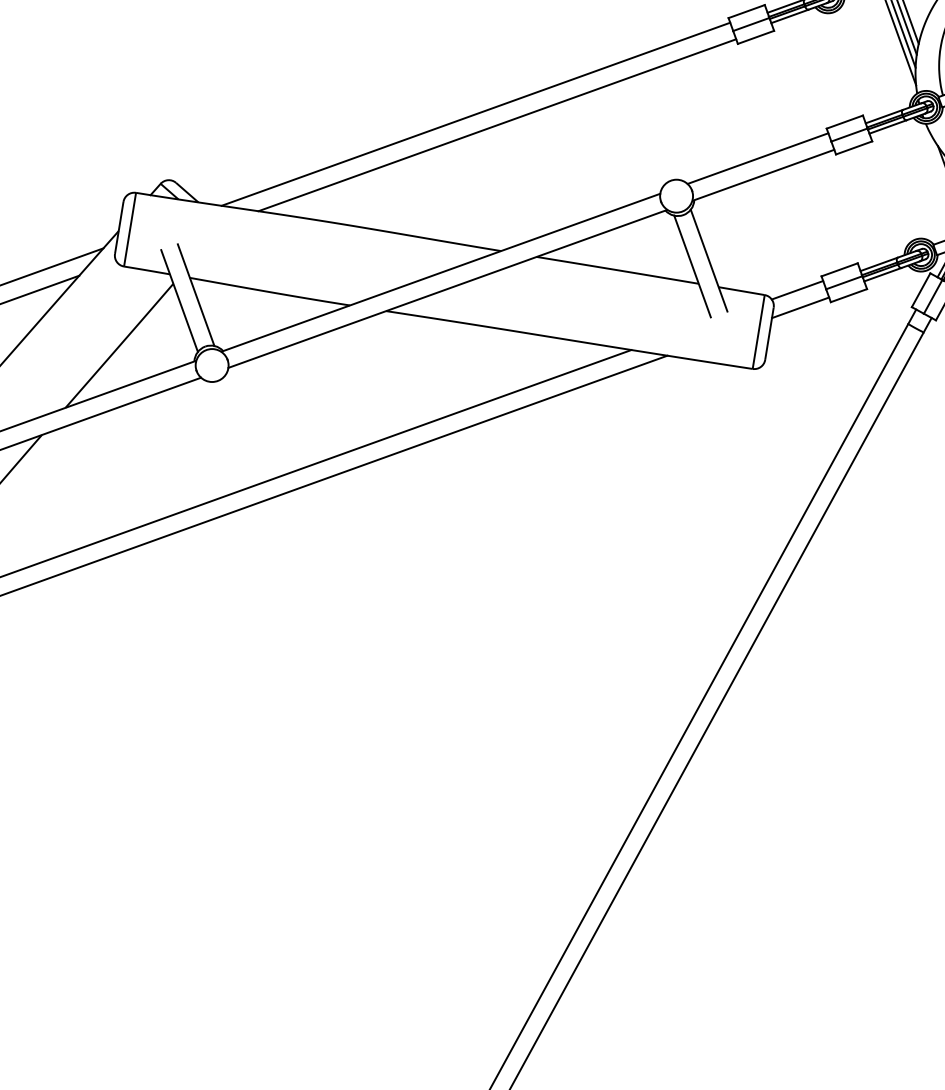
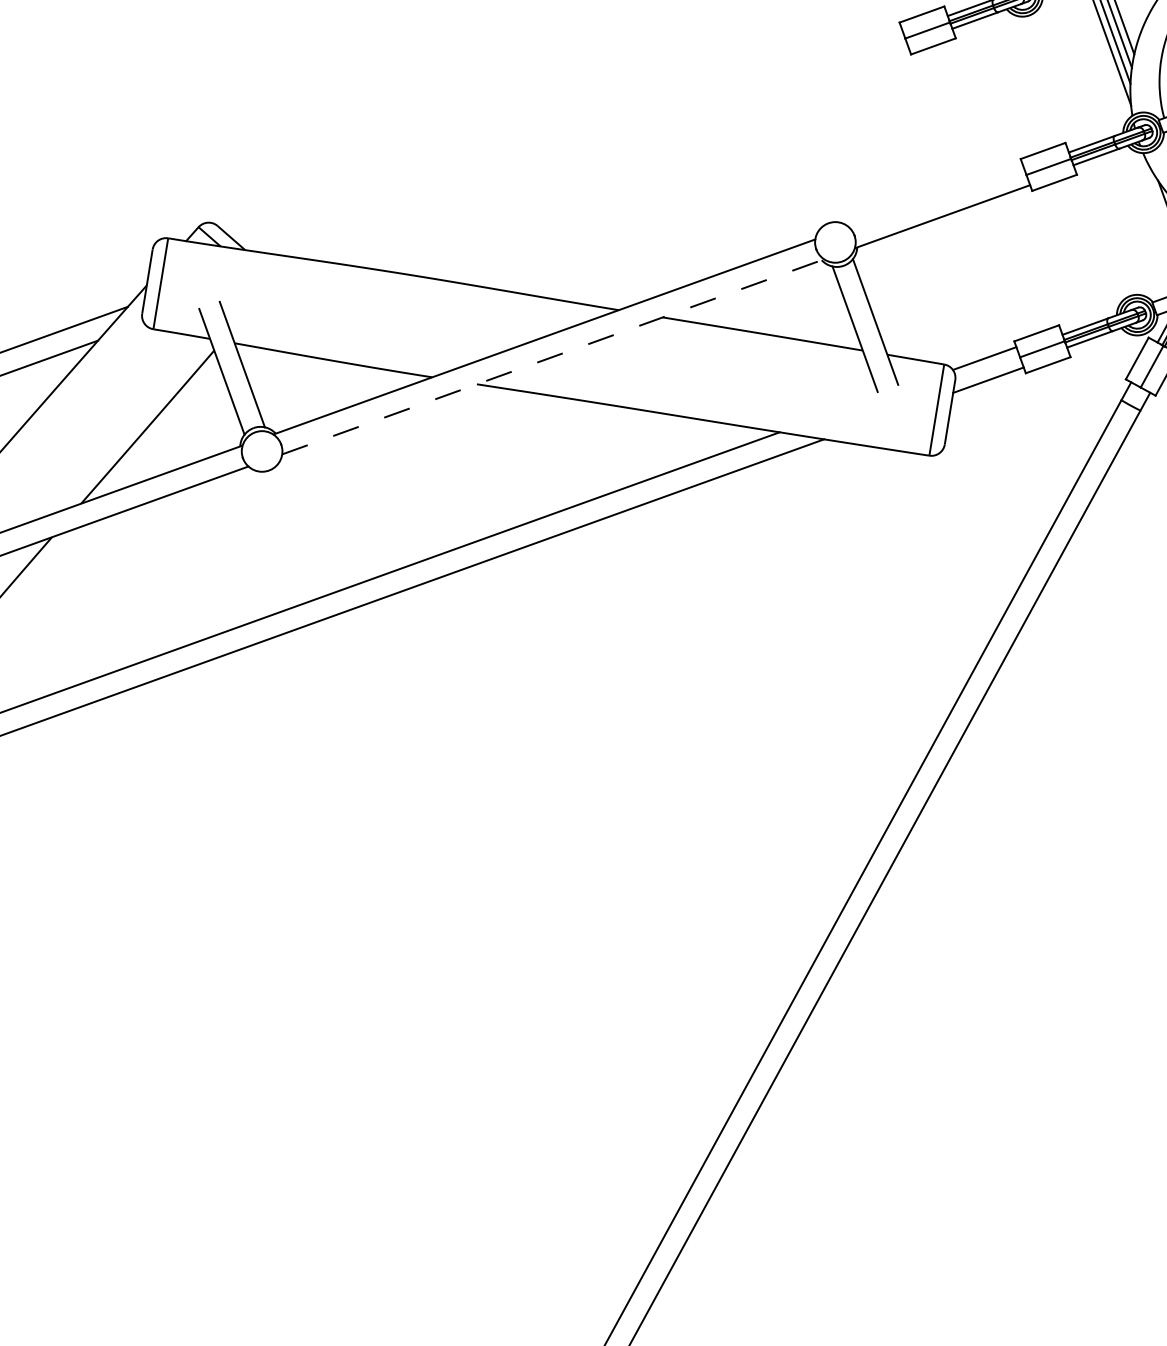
line: (475, 113) -> (587, 140), removed
line: (497, 125) -> (614, 155), removed
line: (757, 158) -> (935, 195), removed
line: (447, 289) -> (552, 357), solid -> dashed

